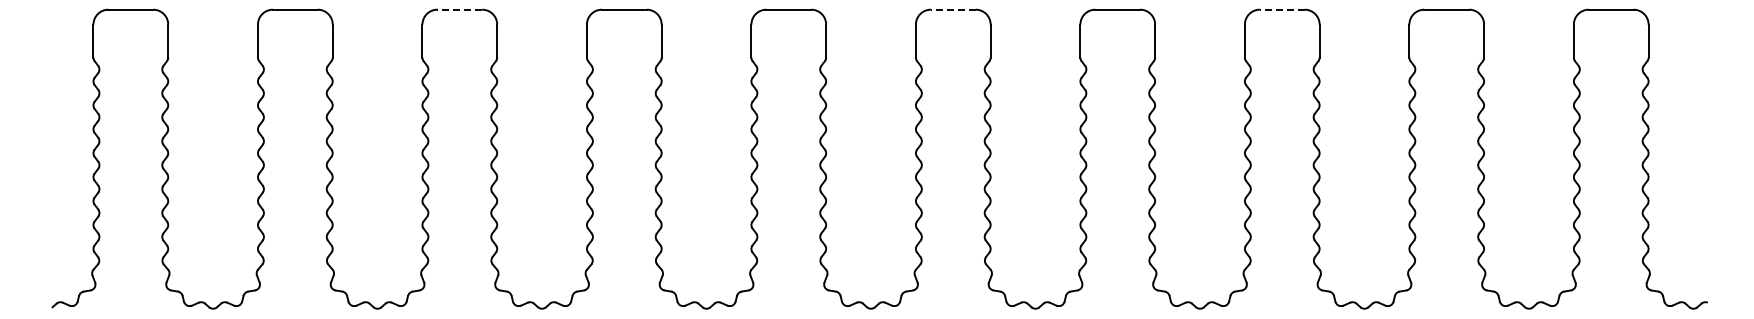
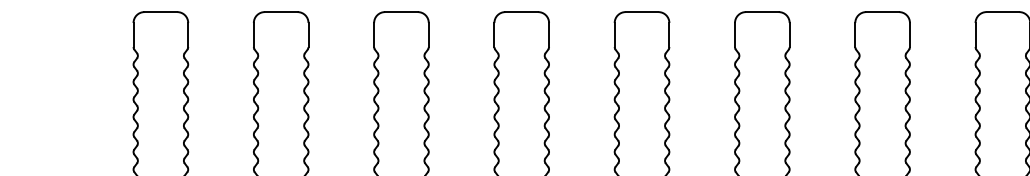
line: (459, 9) -> (401, 11), dashed -> solid
line: (952, 9) -> (761, 11), dashed -> solid
line: (1281, 9) -> (1002, 11), dashed -> solid

